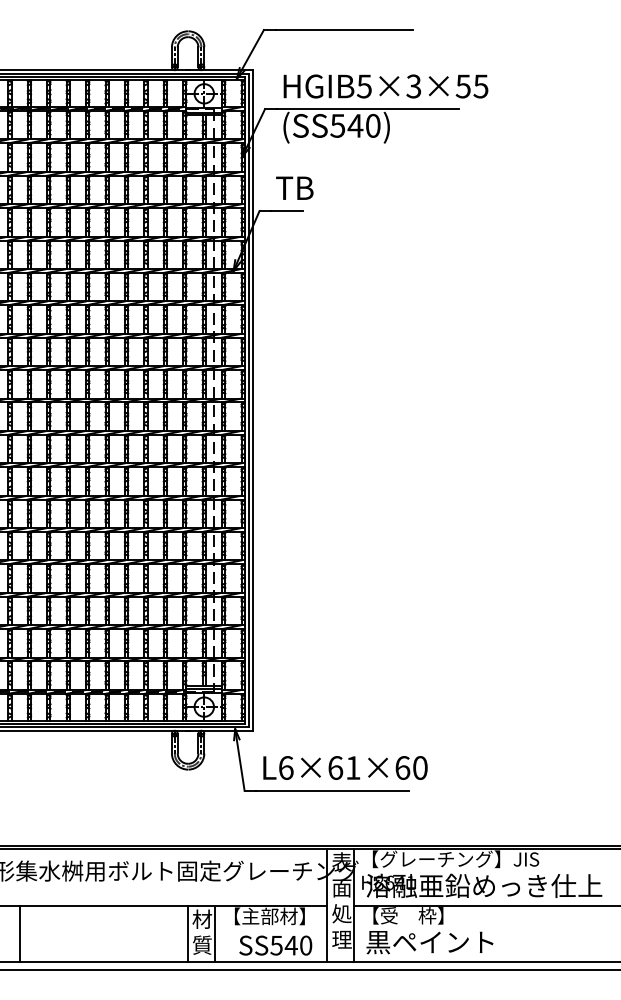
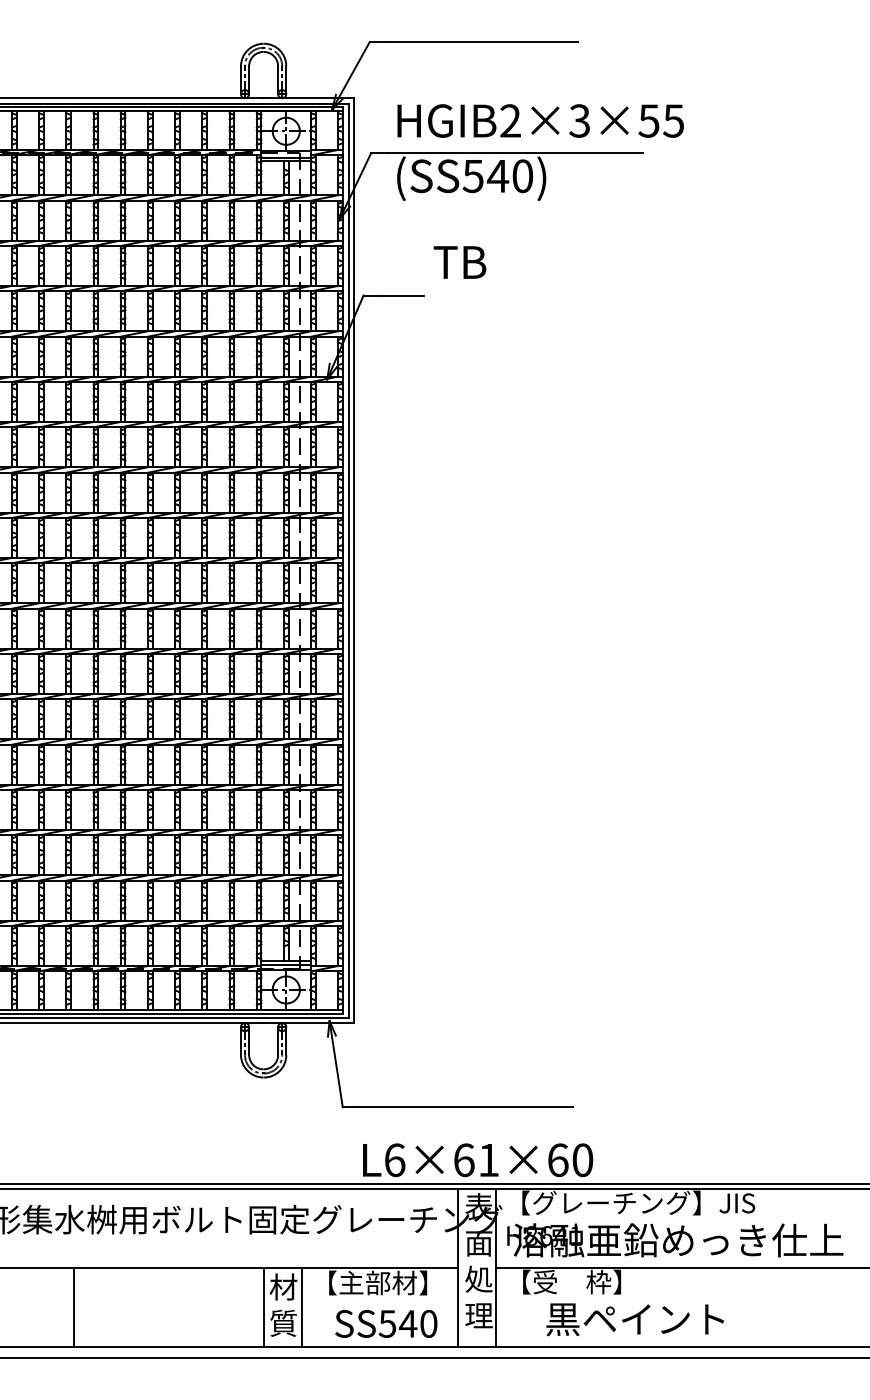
text: (363, 86) -> (509, 120), HGIB5×3×55 -> HGIB2×3×55
text: (294, 188) -> (459, 262), moved
text: (345, 768) -> (478, 1160), moved
line: (20, 933) -> (74, 1307), moved
text: (429, 942) -> (634, 1319), moved

